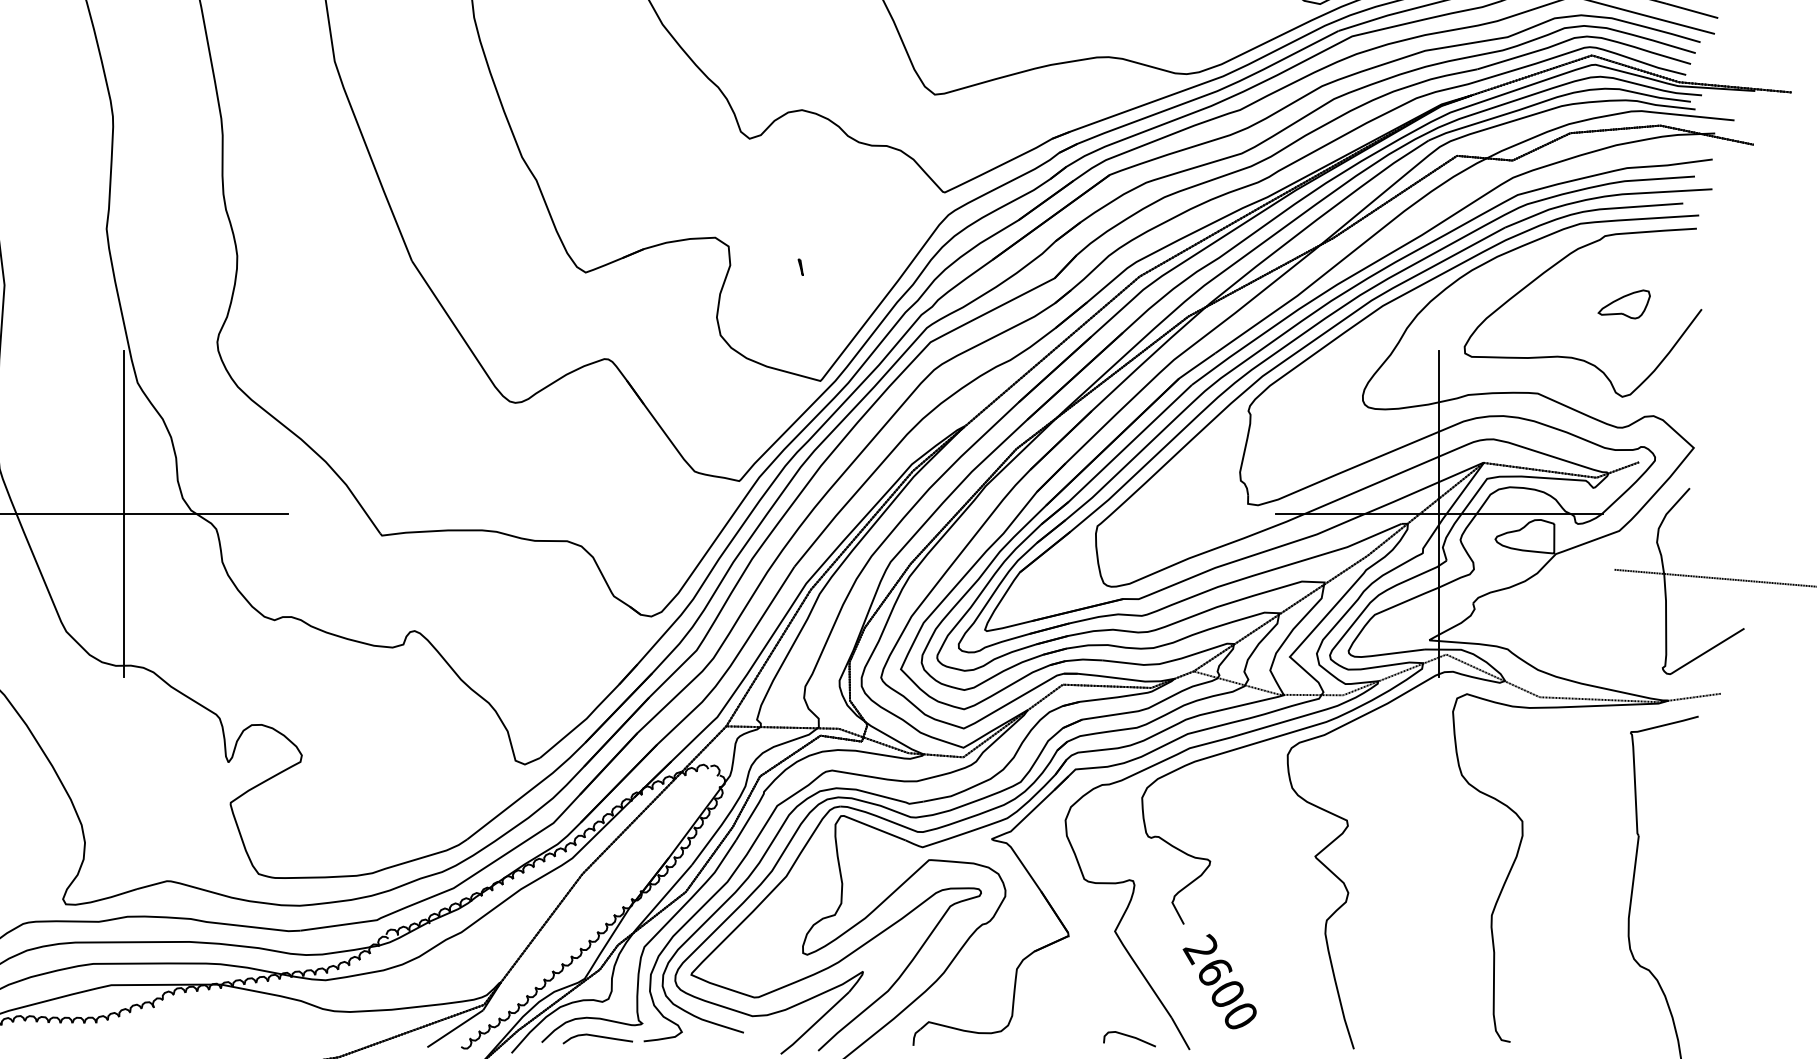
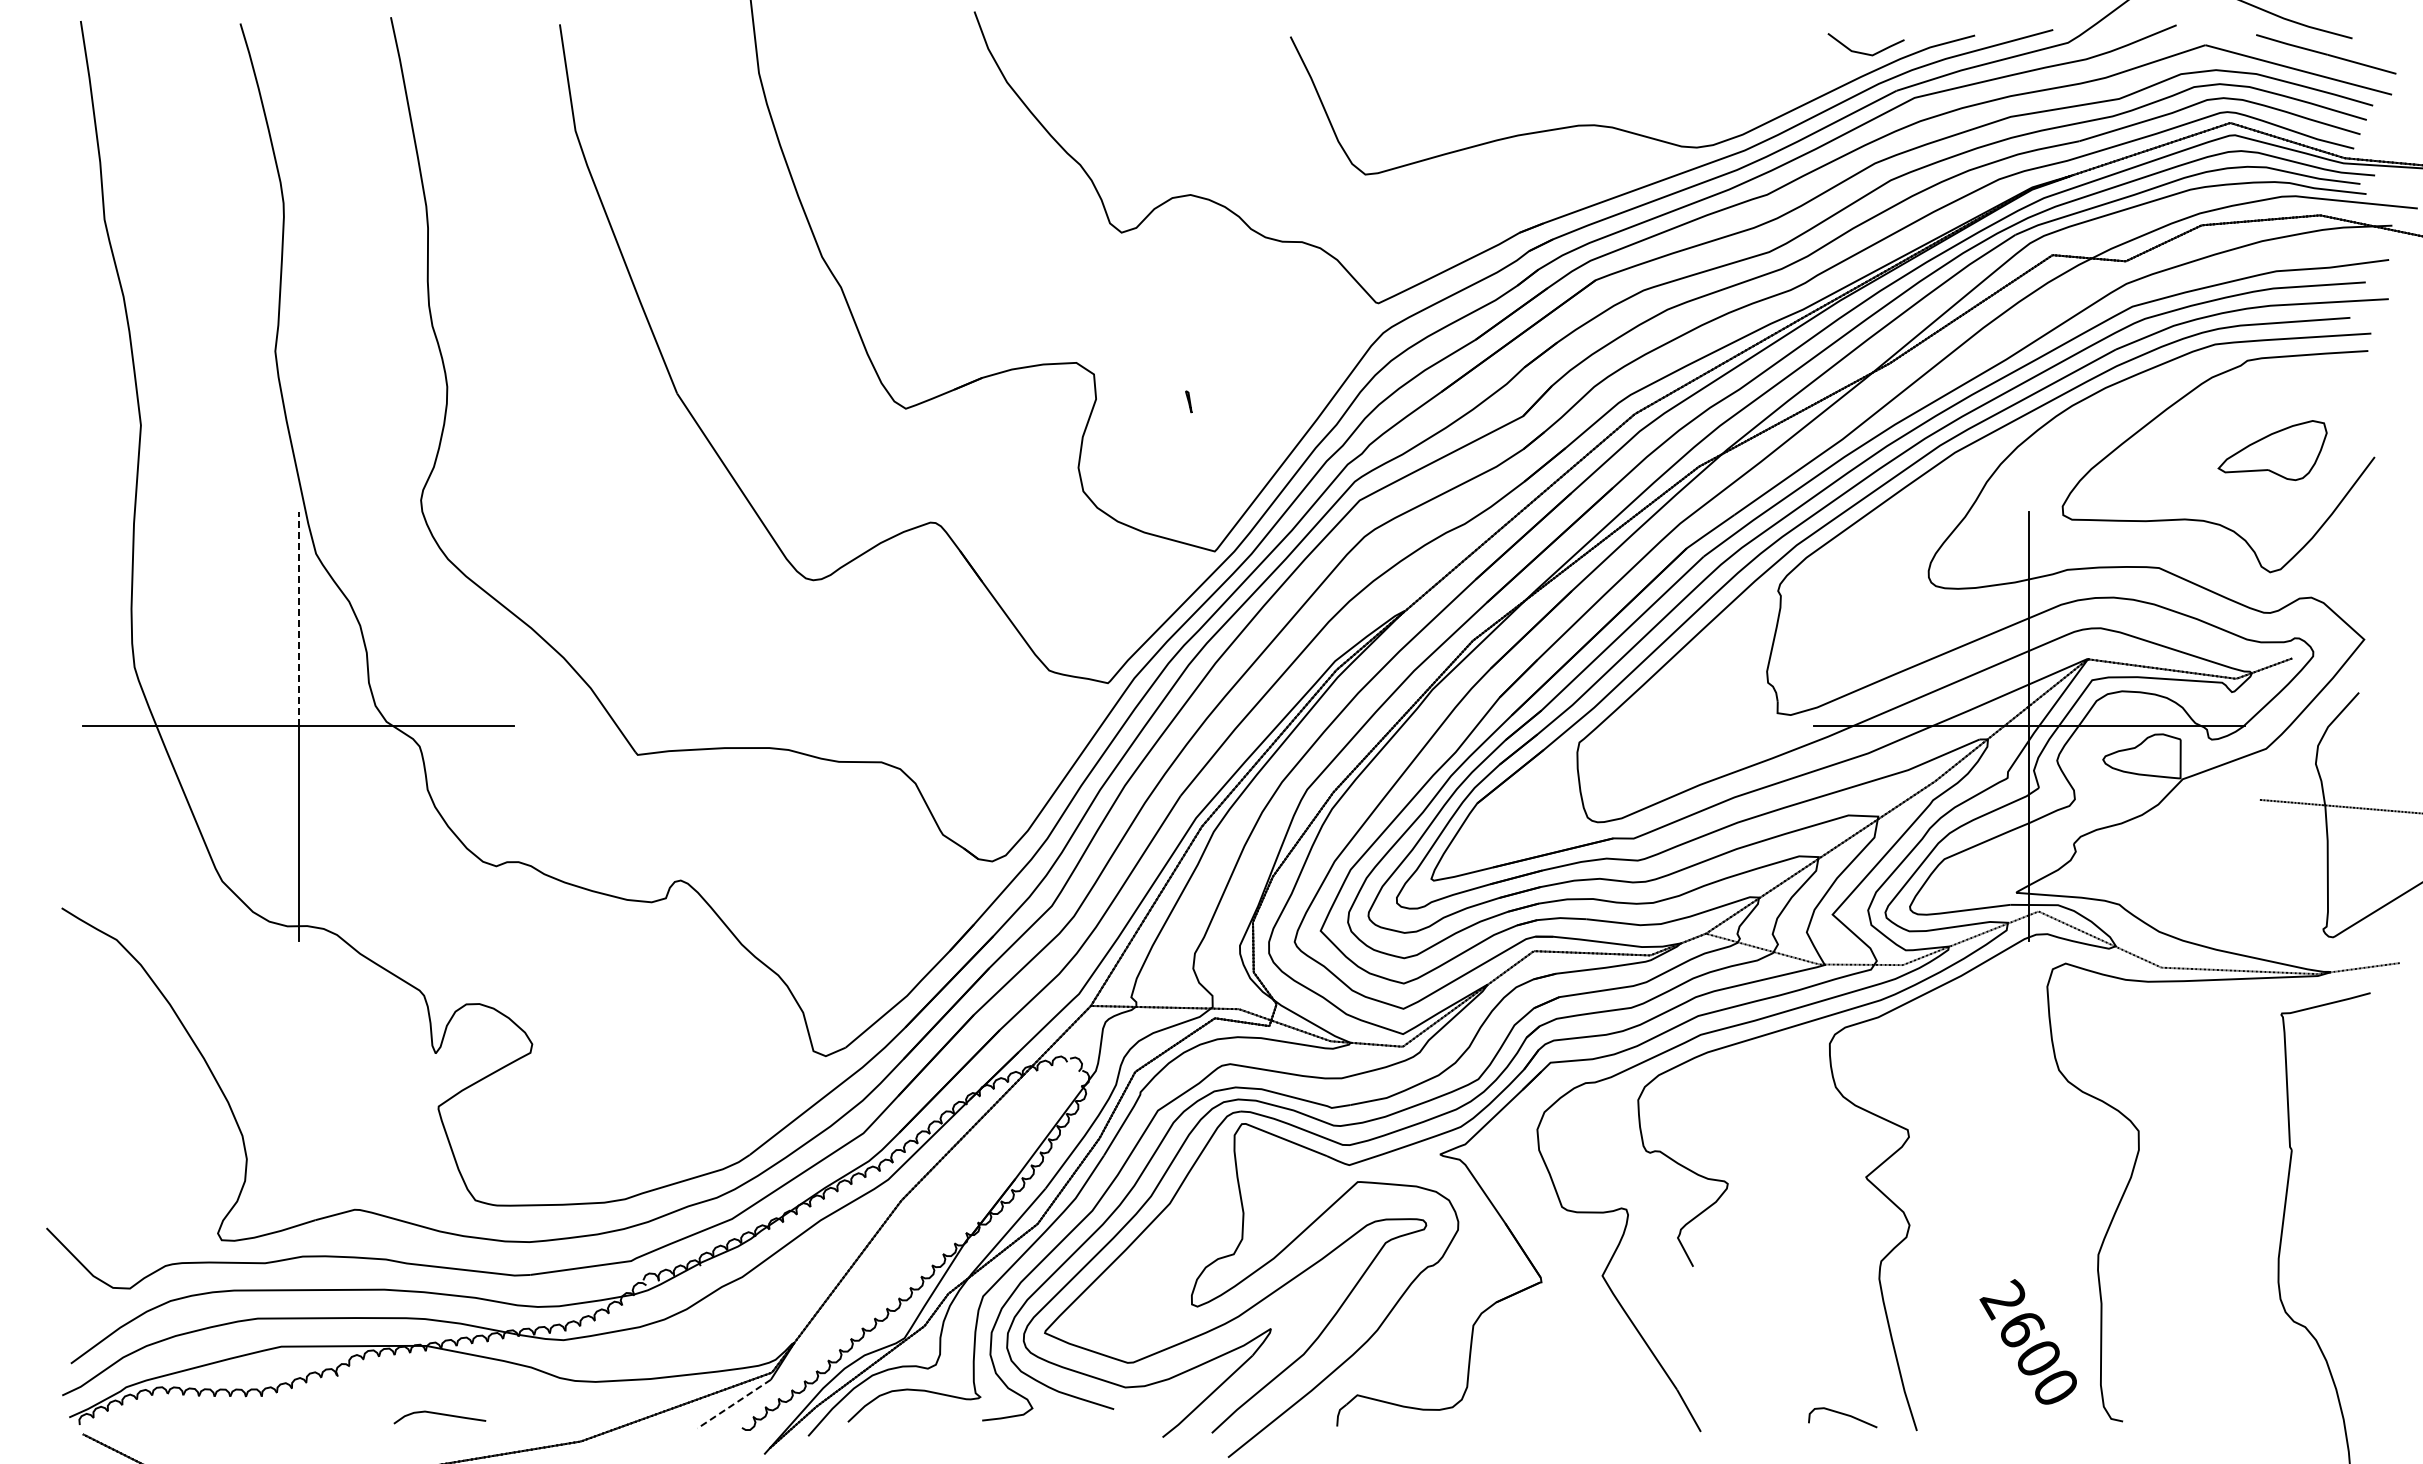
part: (1624, 304) -> (2272, 450), size x1.6
line: (124, 431) -> (298, 618), solid -> dashed
text: (1219, 981) -> (2027, 1341), moved
line: (454, 1029) -> (733, 1404), solid -> dashed
curve: (599, 1037) -> (441, 1415), moved
curve: (1130, 1037) -> (1844, 1415), moved

